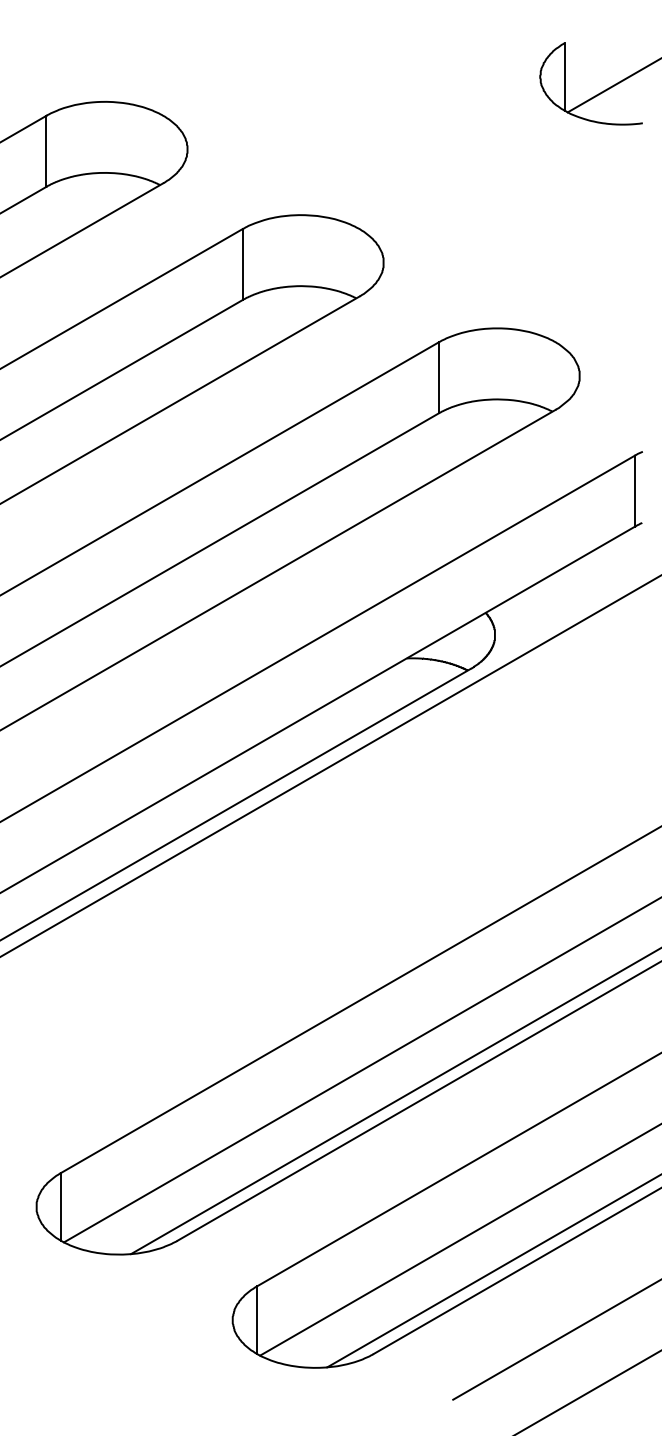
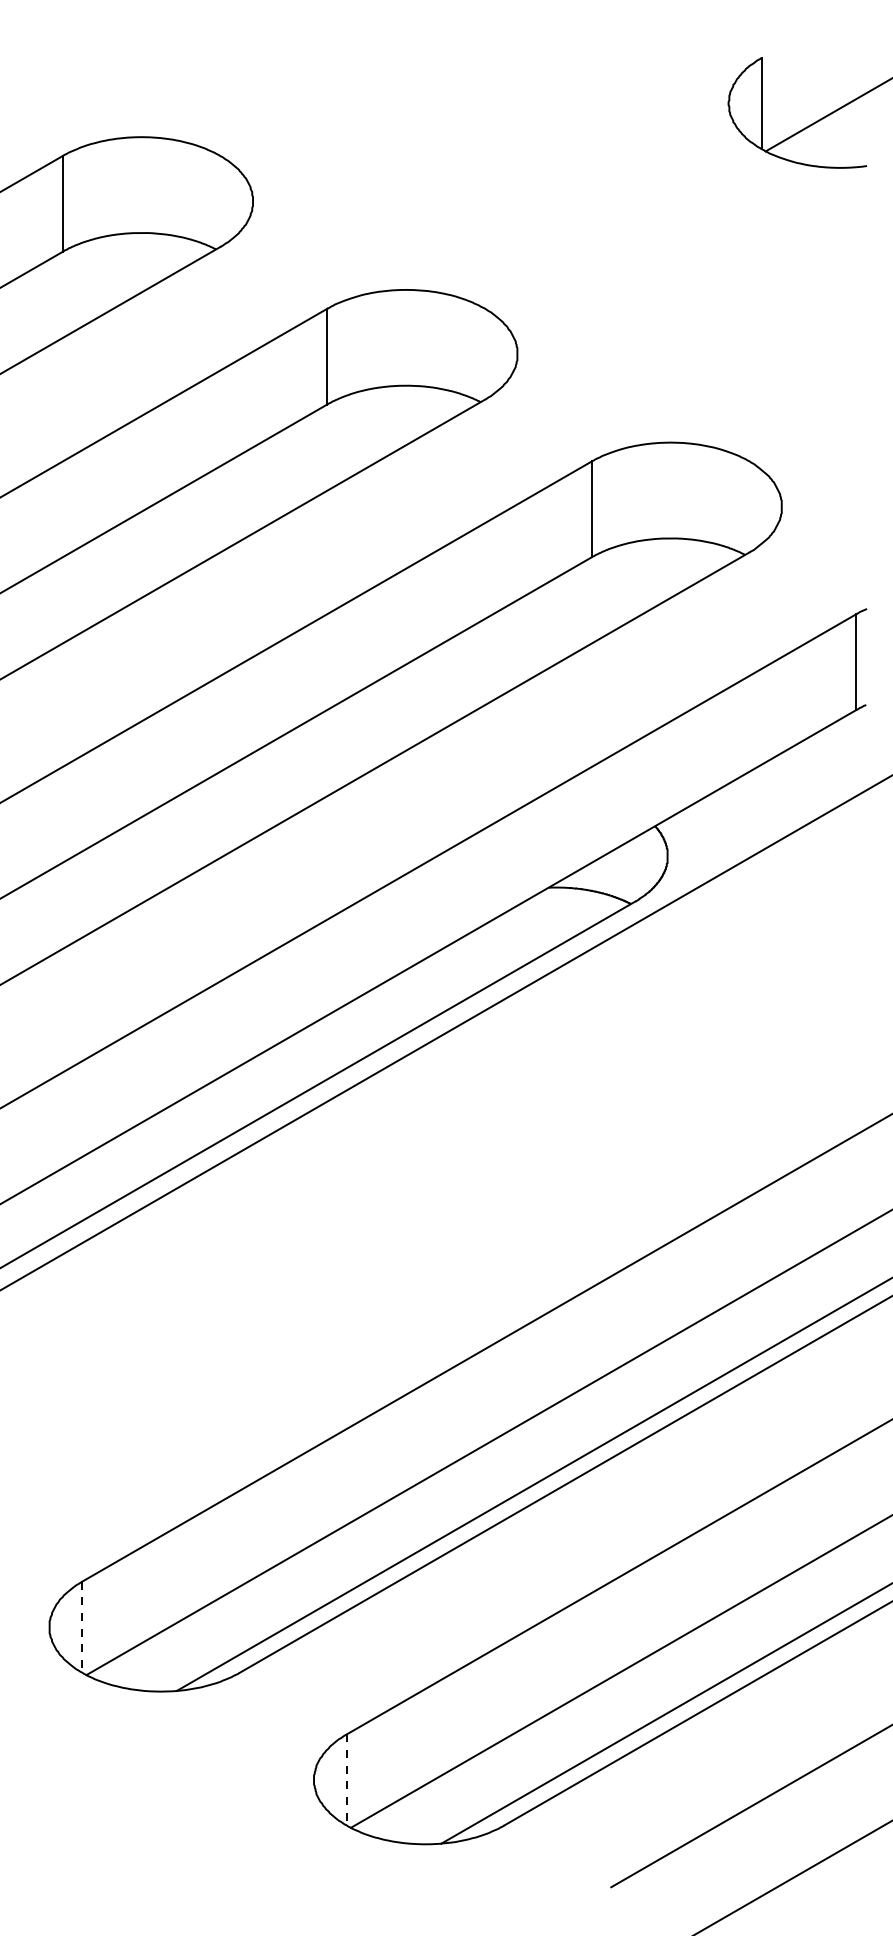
line: (61, 1207) -> (82, 1627), solid -> dashed
line: (256, 1320) -> (346, 1780), solid -> dashed

